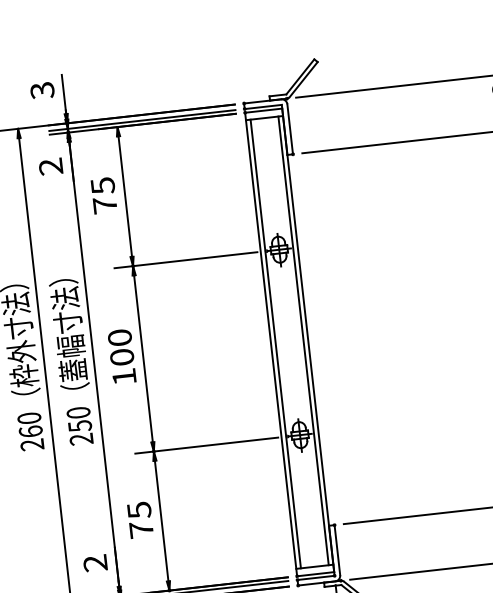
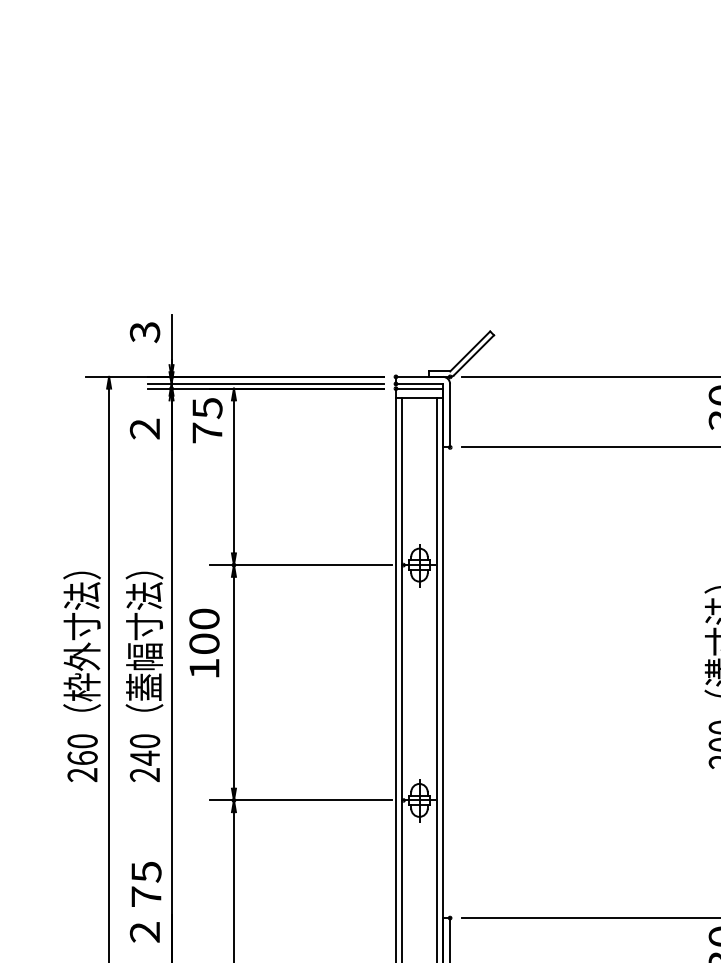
text: (104, 195) -> (207, 420), moved
text: (122, 356) -> (204, 642), moved
text: (80, 425) -> (145, 757), 250 -> 240
text: (140, 520) -> (146, 884), moved

